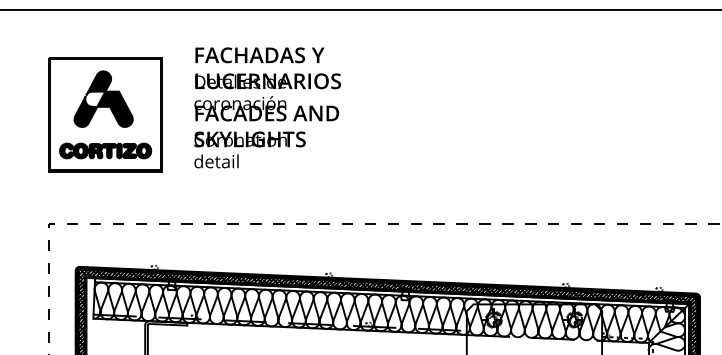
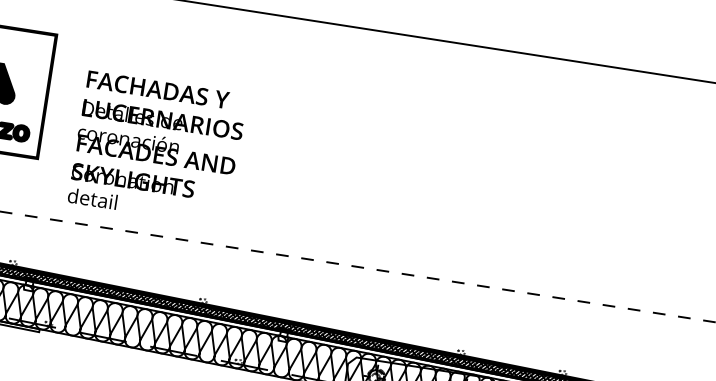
text: (267, 107) -> (157, 148), moved

